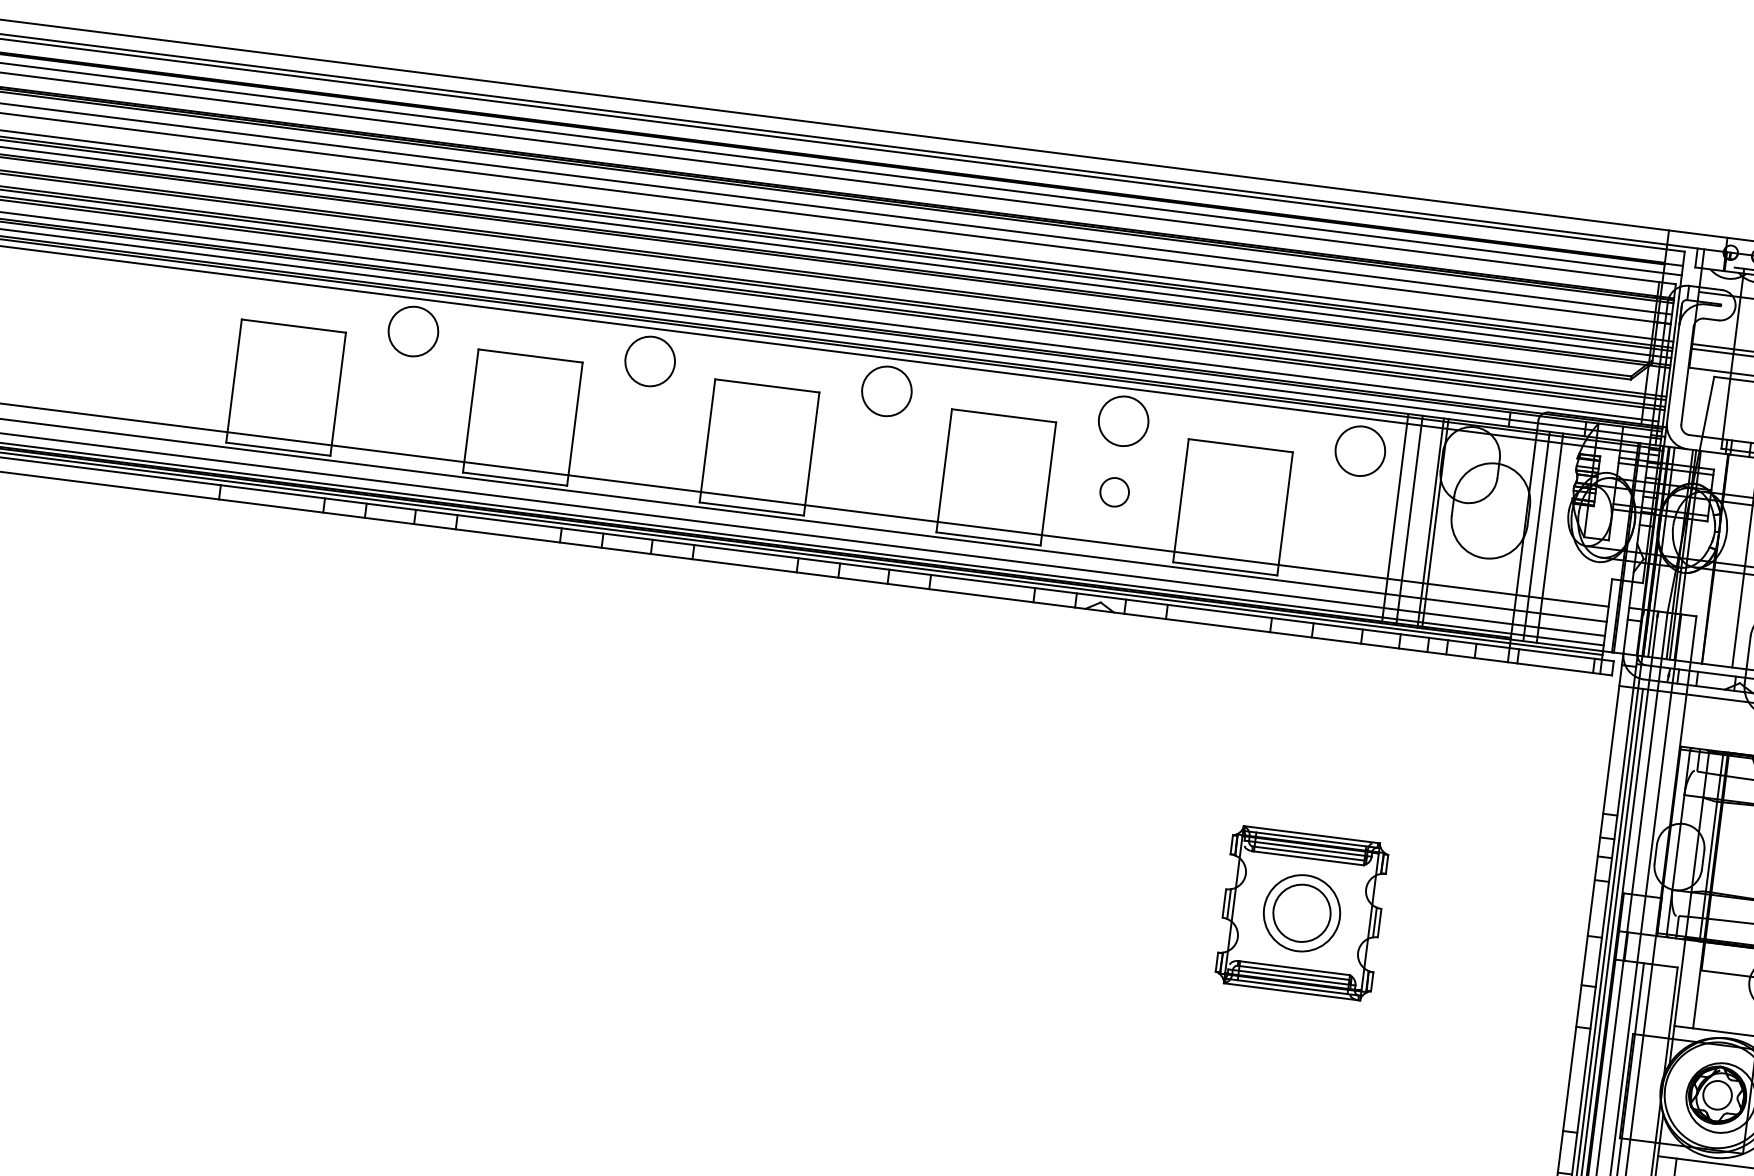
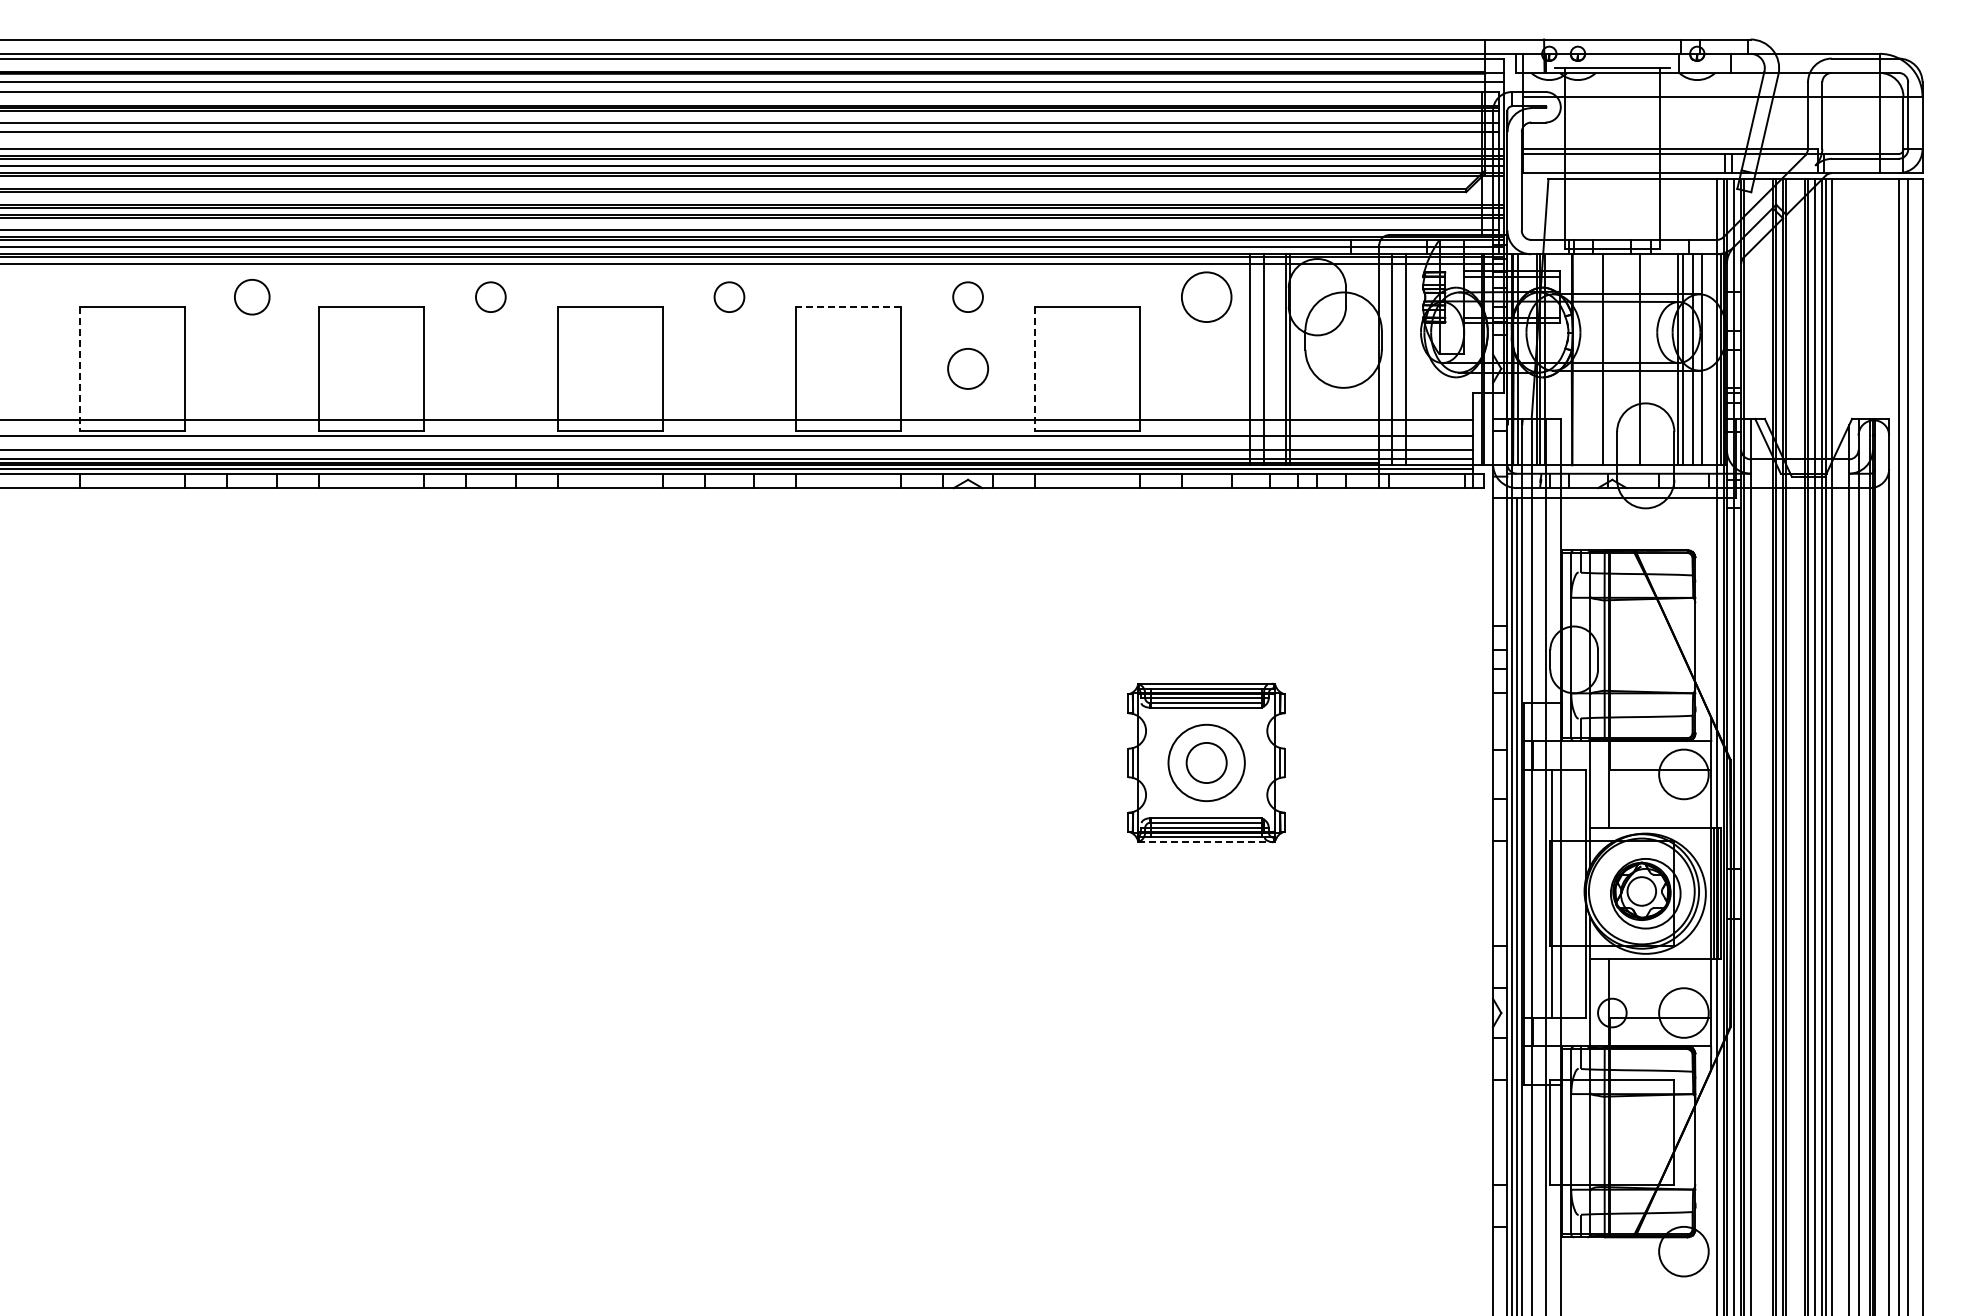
circle: (413, 331) -> (252, 297), size x0.7
circle: (649, 361) -> (490, 297), size x0.6
line: (233, 381) -> (80, 369), solid -> dashed
circle: (886, 391) -> (729, 297), size x0.6
line: (1003, 415) -> (848, 306), solid -> dashed
circle: (1123, 421) -> (967, 297), size x0.6
circle: (1114, 491) -> (967, 368), size x1.4
line: (1180, 501) -> (1034, 369), solid -> dashed
circle: (1301, 912) -> (1206, 762), size x0.7
line: (1291, 992) -> (1206, 842), solid -> dashed

